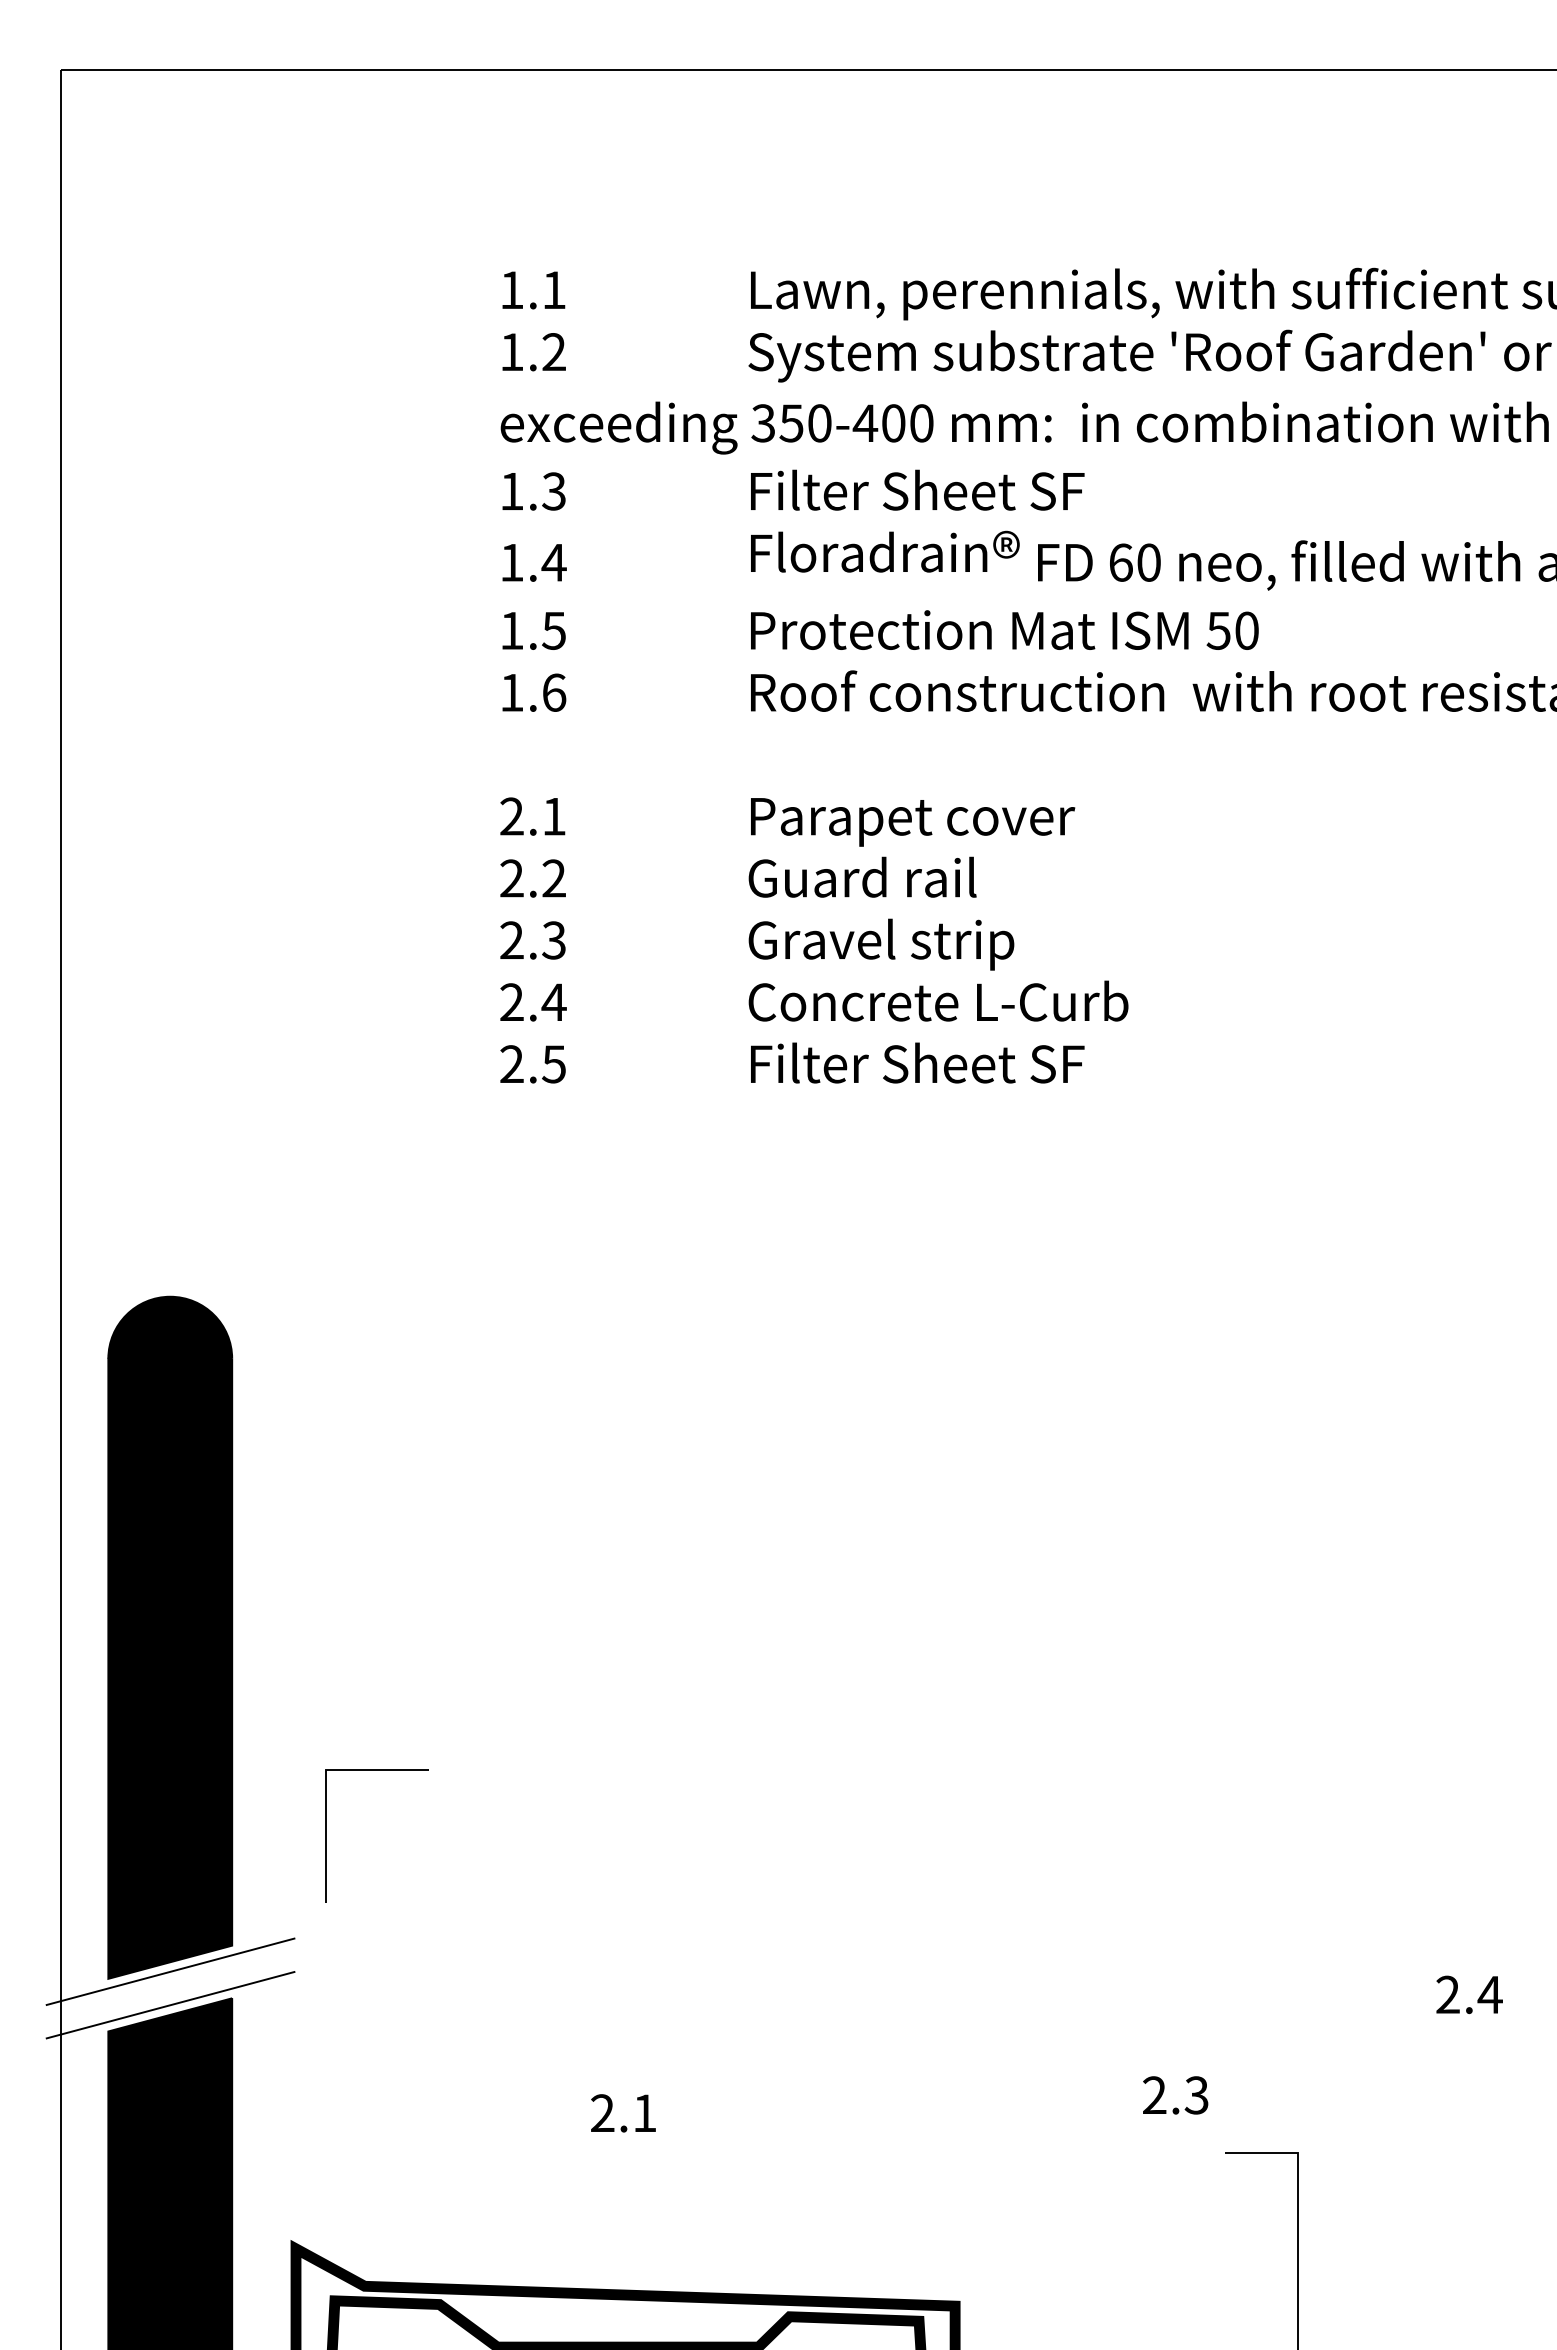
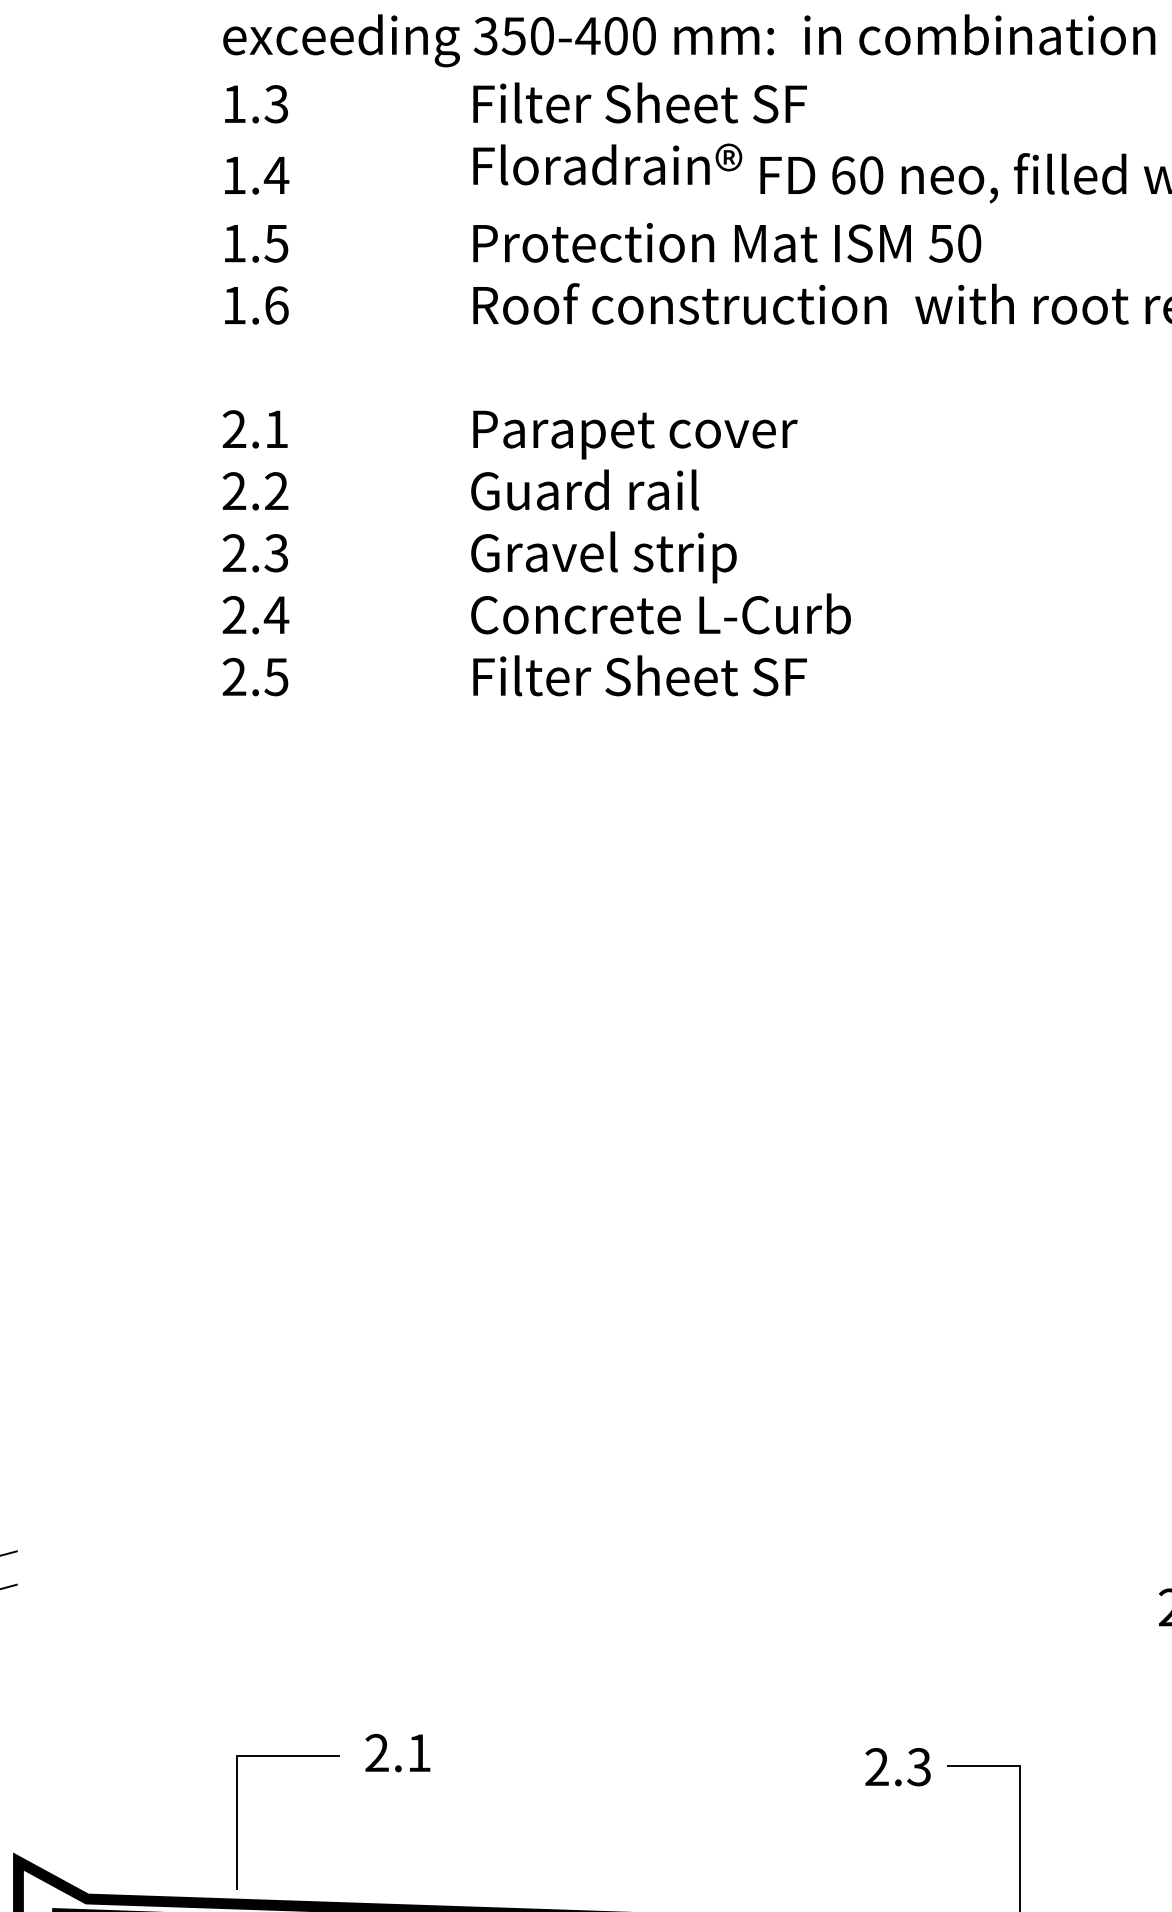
line: (326, 1835) -> (237, 1822), moved
text: (1175, 2095) -> (897, 1767), moved
text: (623, 2113) -> (397, 1753), moved

